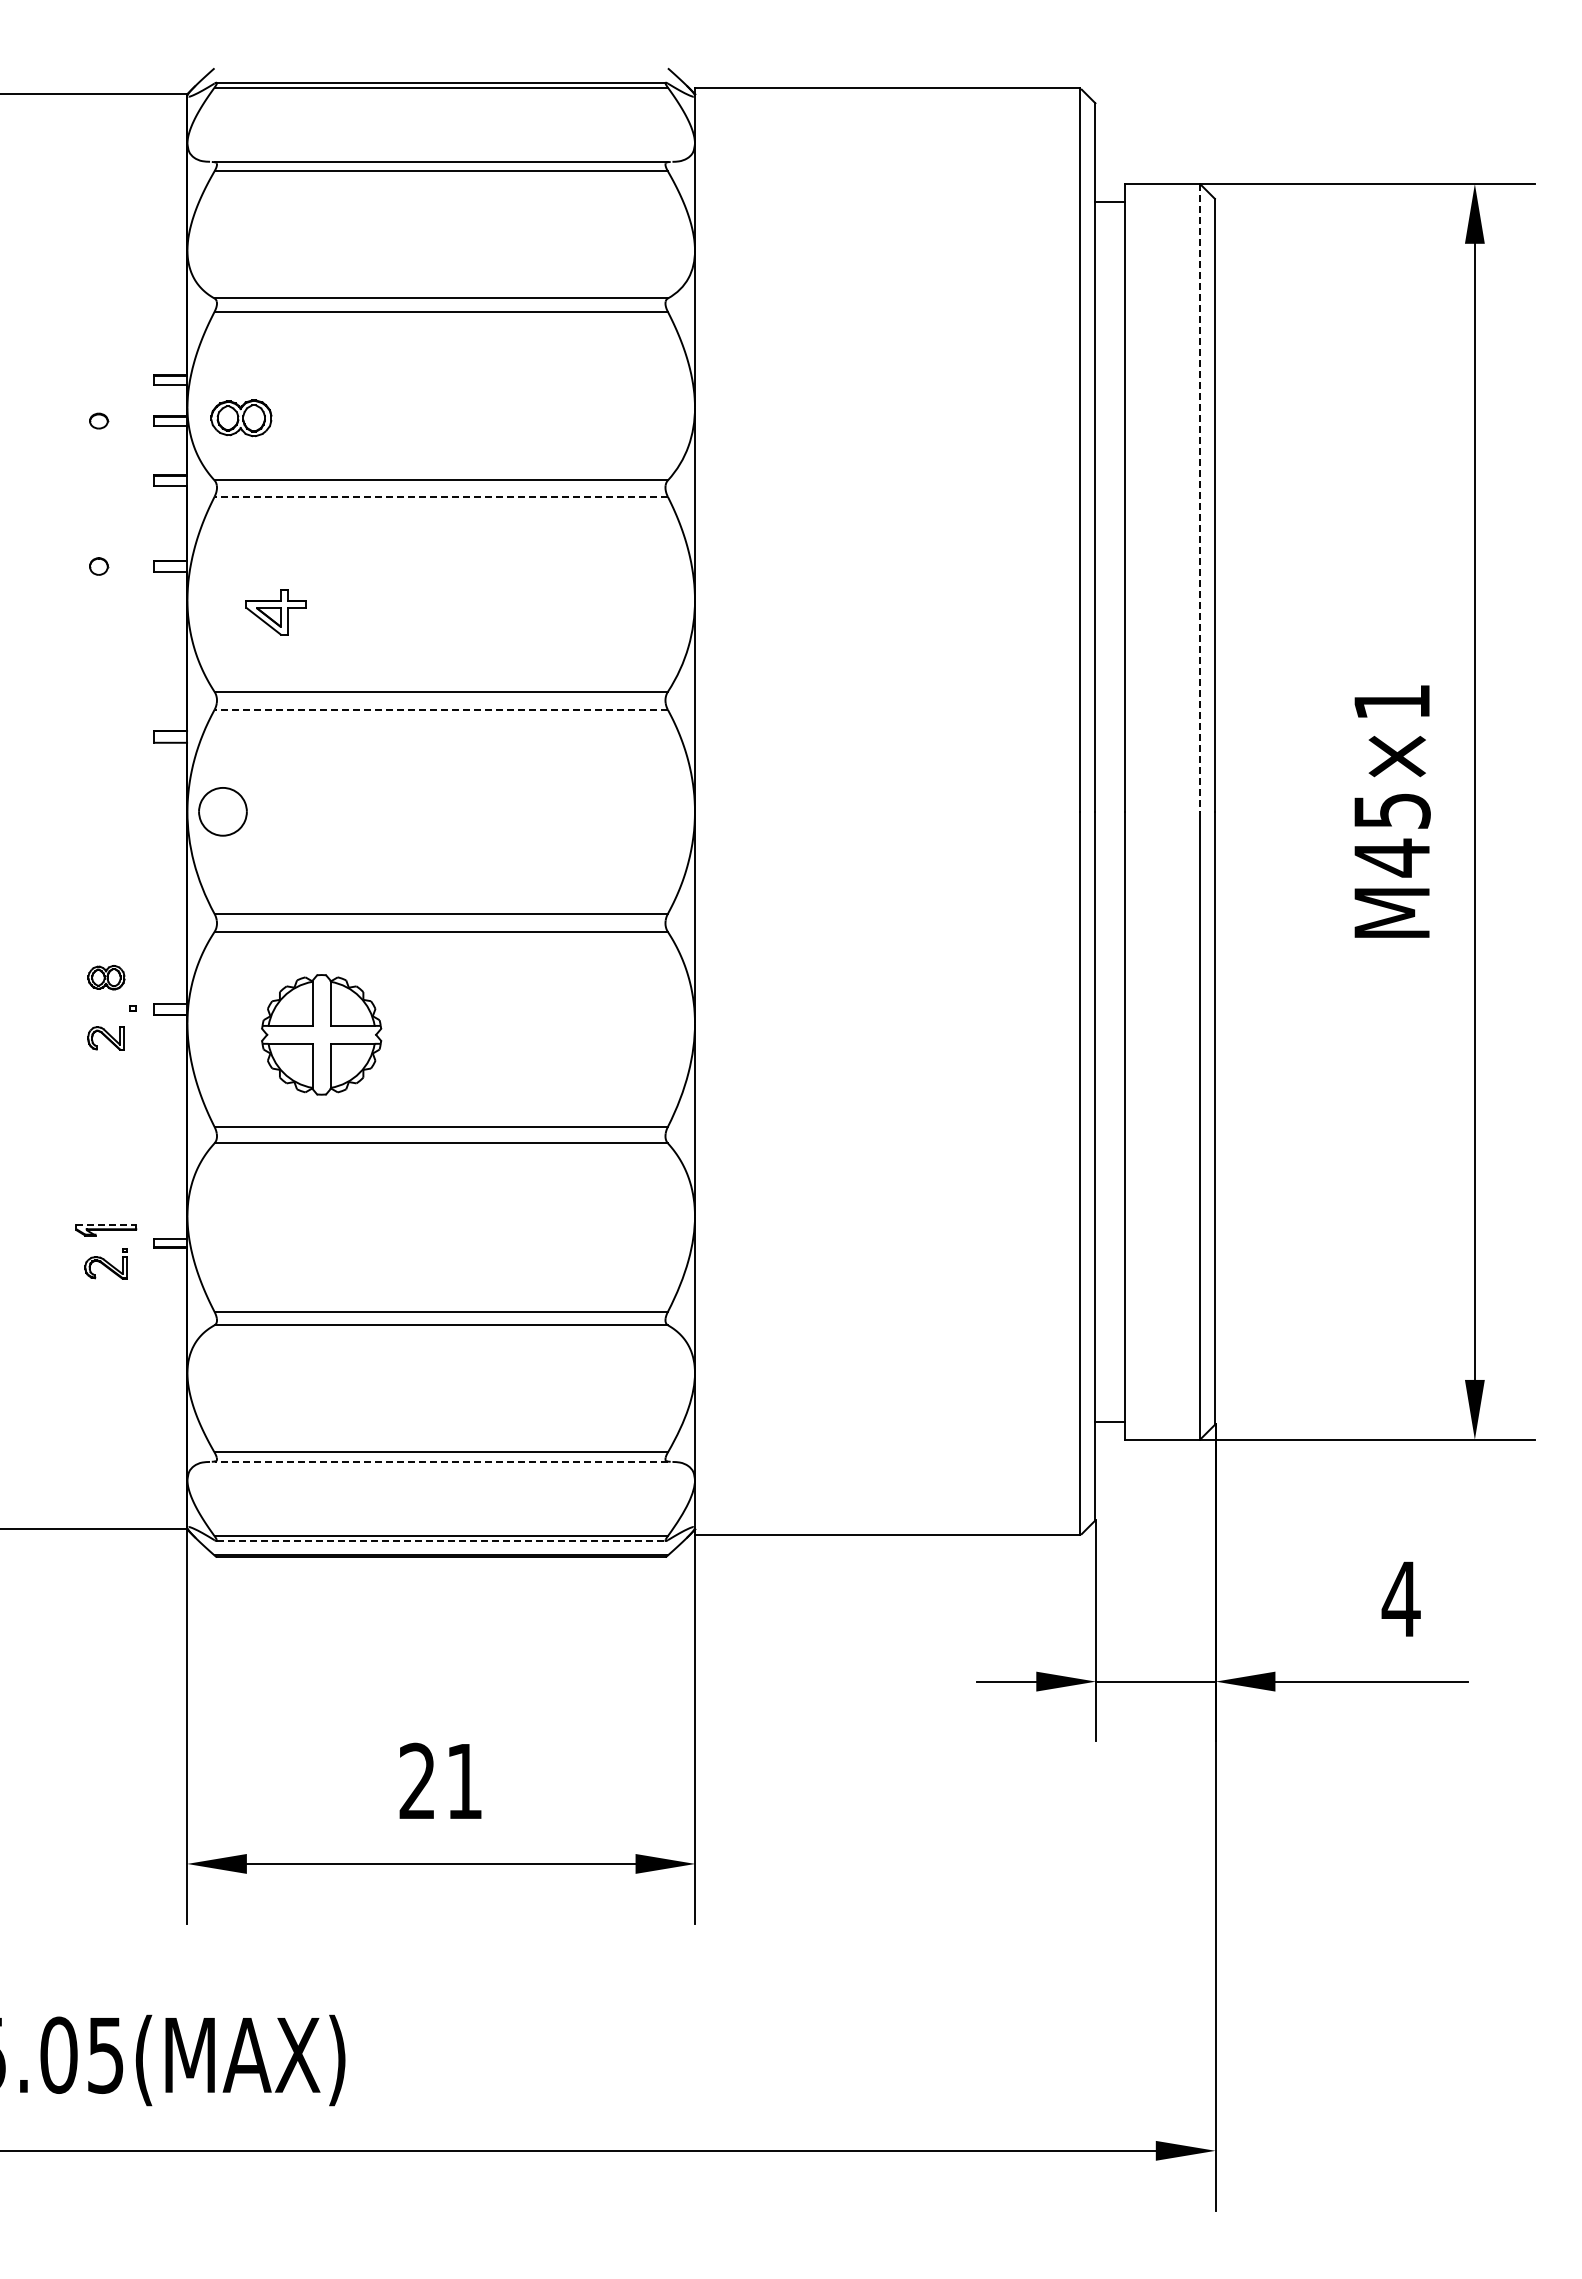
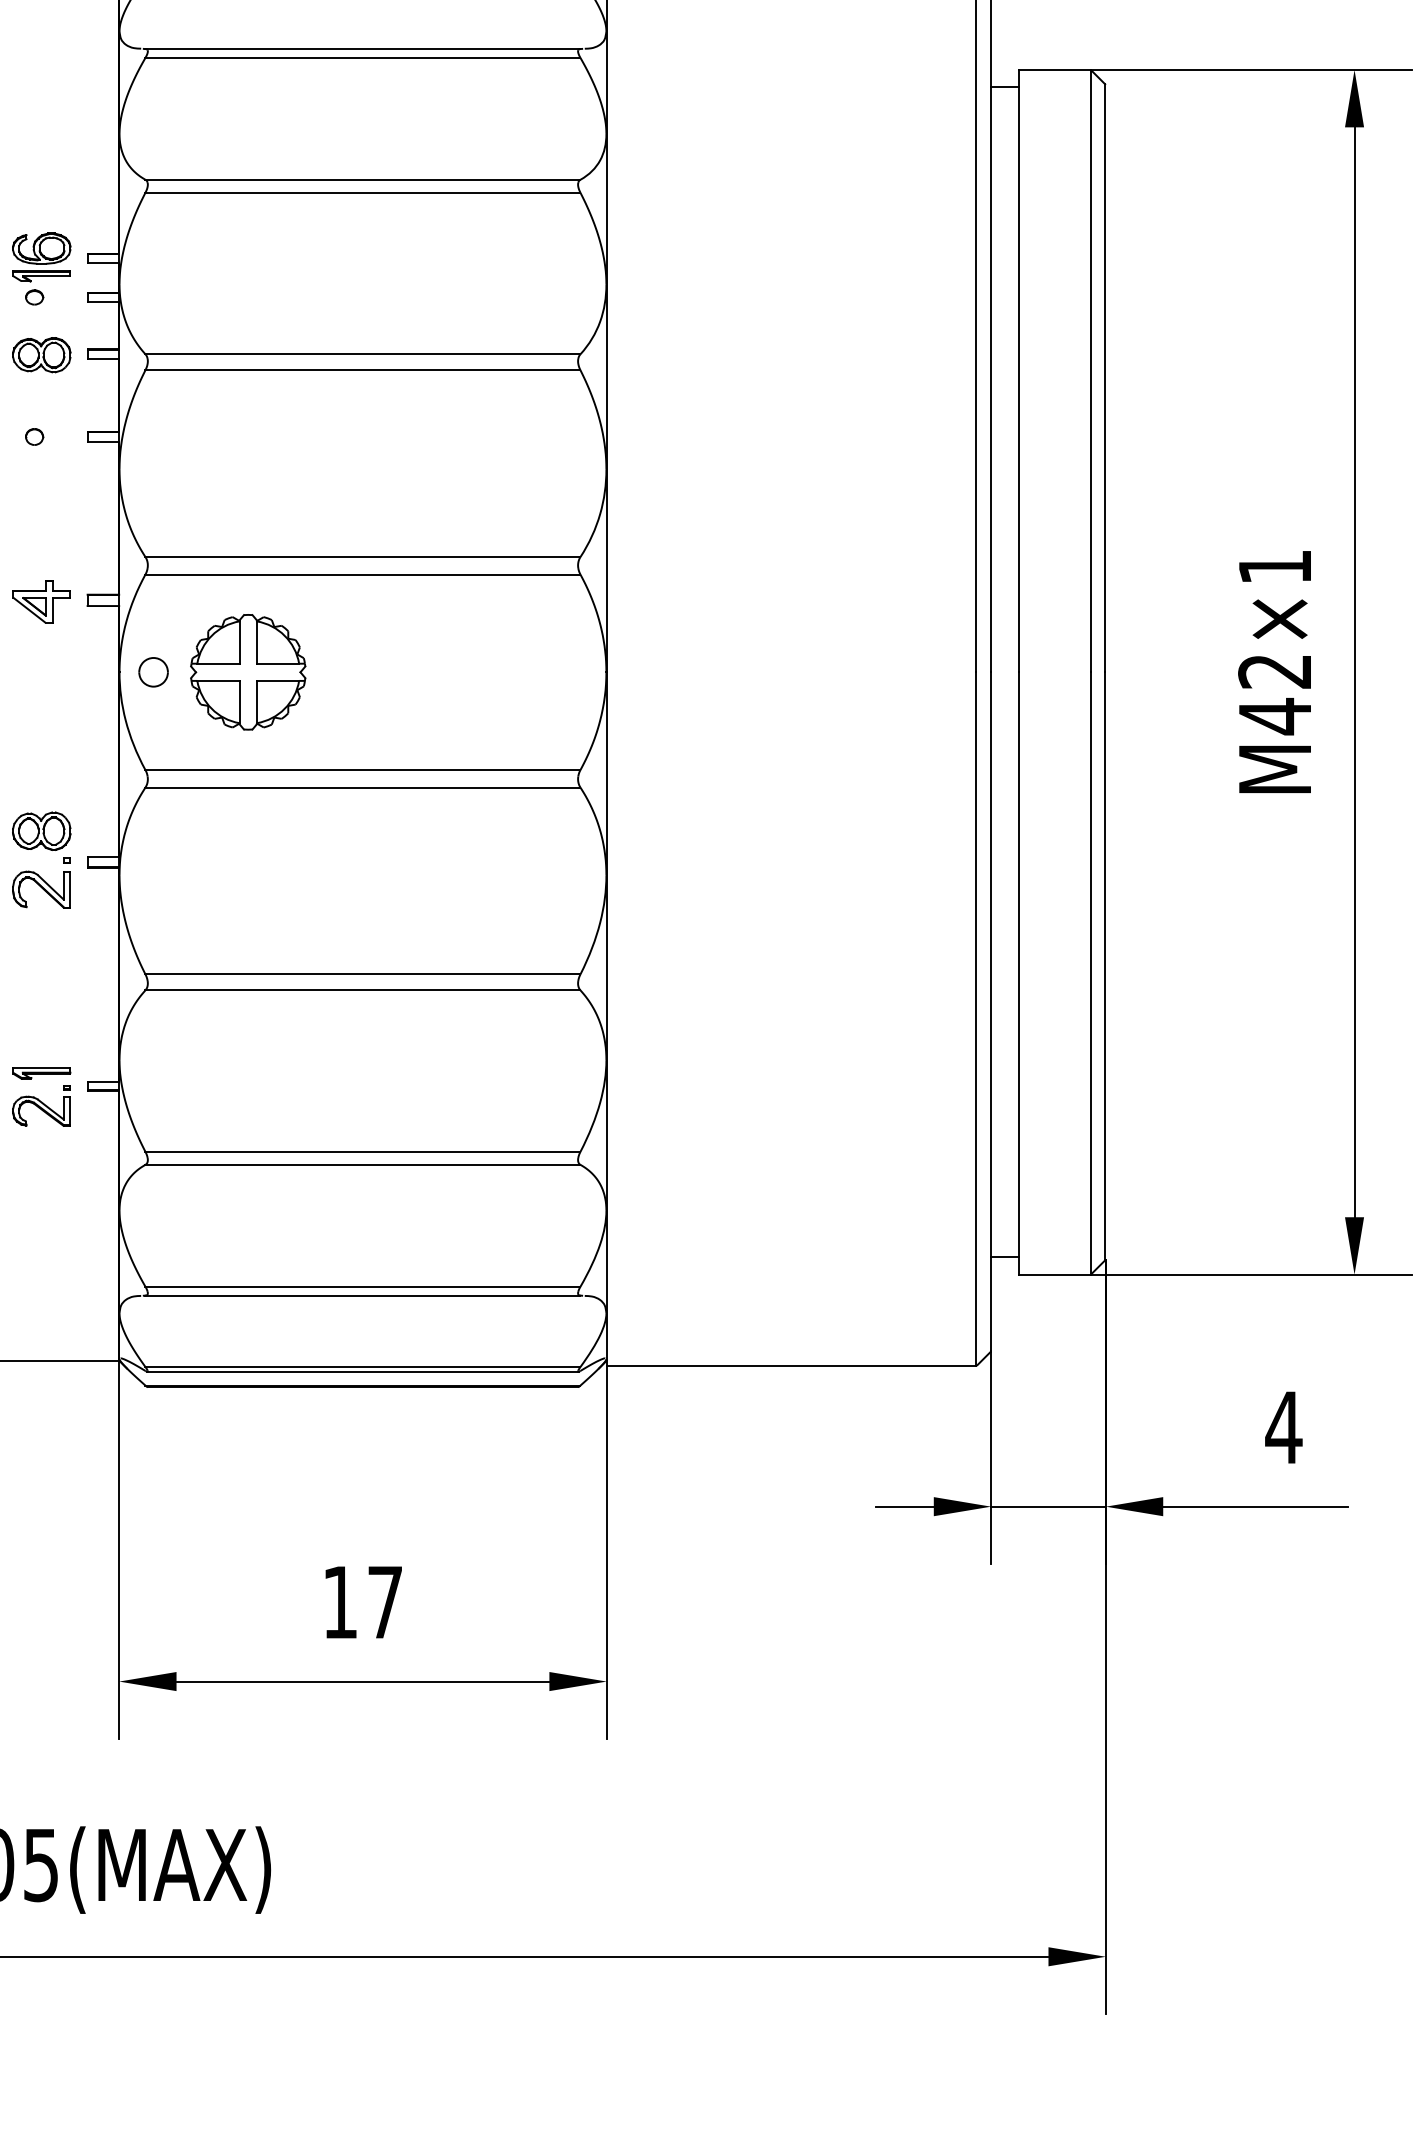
part: (106, 379) -> (41, 257), added
part: (241, 418) -> (41, 355), moved
line: (441, 496) -> (363, 369), dashed -> solid
line: (1200, 497) -> (1091, 370), dashed -> solid
part: (275, 612) -> (40, 601), moved
line: (441, 709) -> (363, 574), dashed -> solid
text: (1391, 810) -> (1274, 670), M45×1 -> M42×1
part: (222, 811) -> (153, 671), size x0.62
part: (106, 977) -> (41, 831), size x1.67
part: (321, 1034) -> (248, 671), moved
part: (105, 1038) -> (40, 889), size x1.67
line: (106, 1224) -> (41, 1068), dashed -> solid
part: (105, 1263) -> (40, 1105), size x1.43
line: (441, 1461) -> (363, 1295), dashed -> solid
line: (441, 1541) -> (363, 1372), dashed -> solid
text: (440, 1780) -> (362, 1601), 21 -> 17

